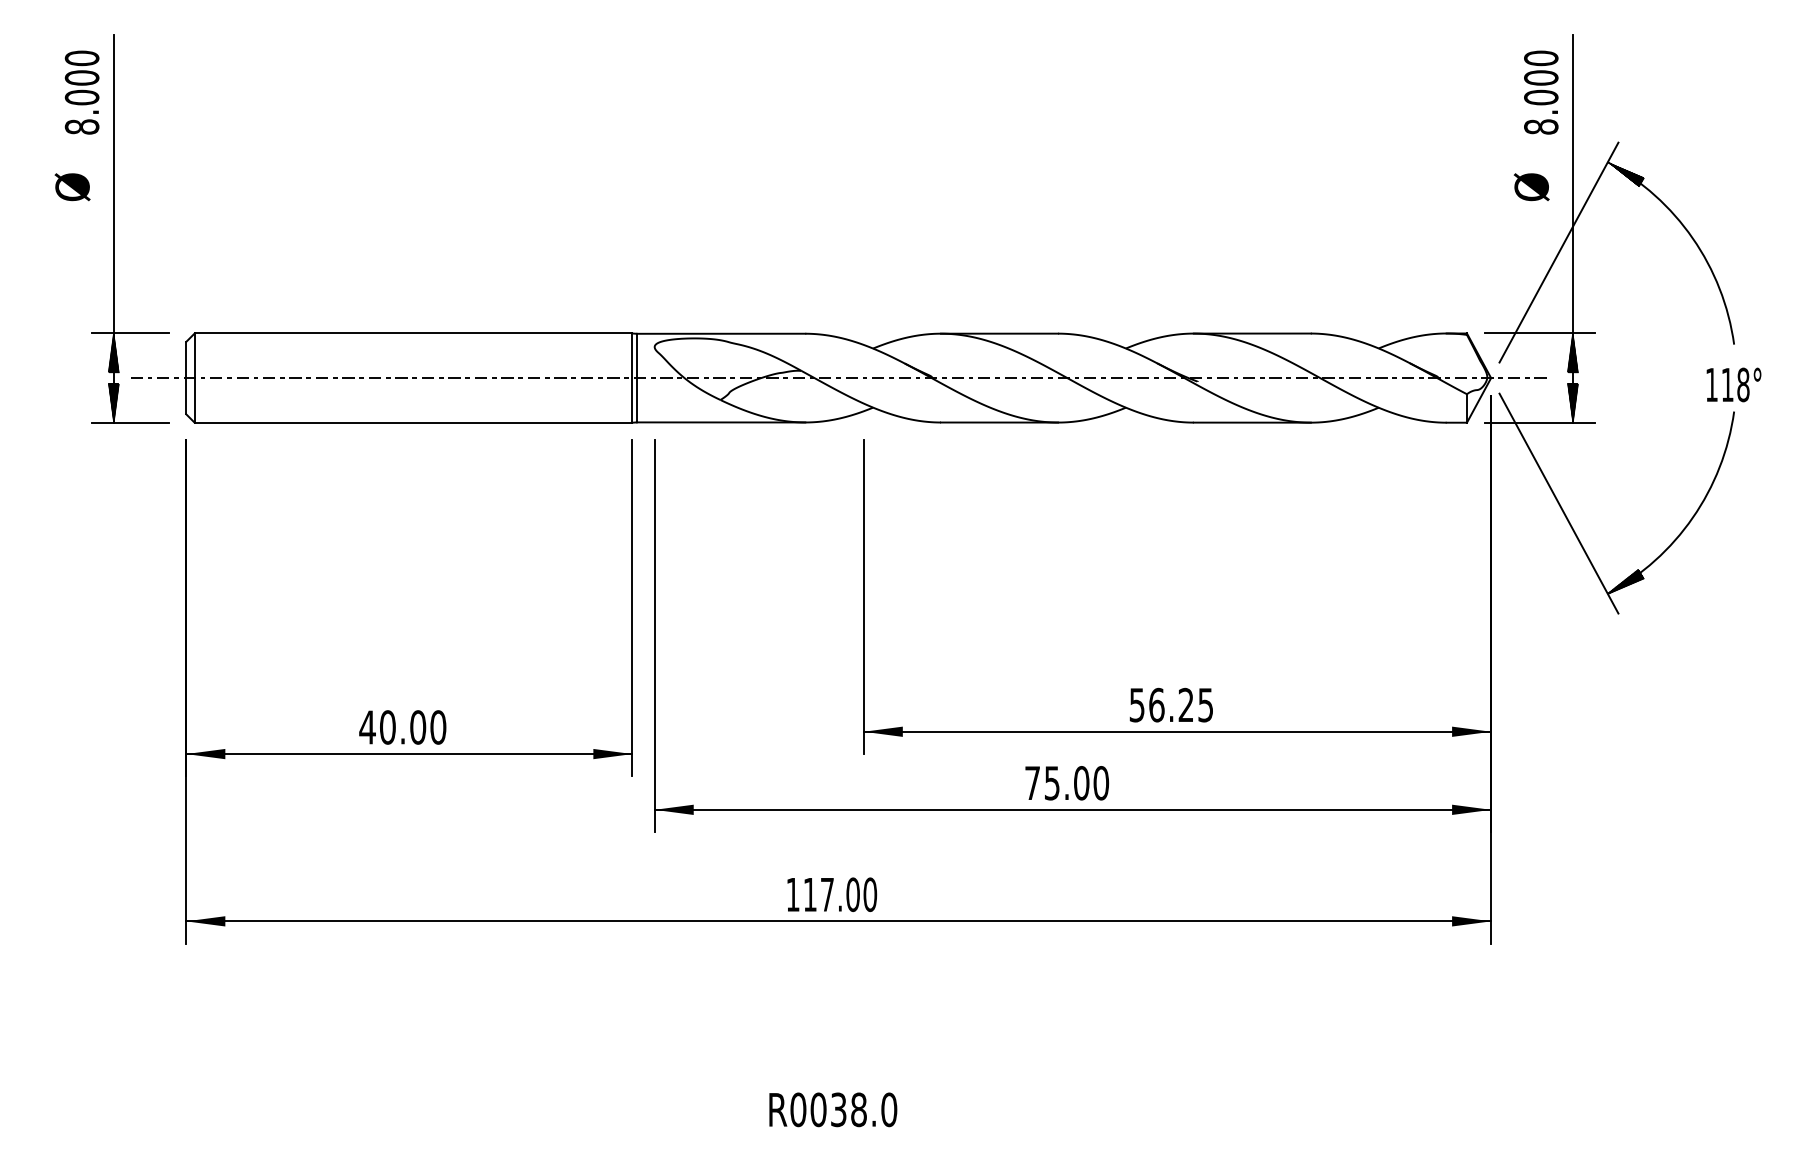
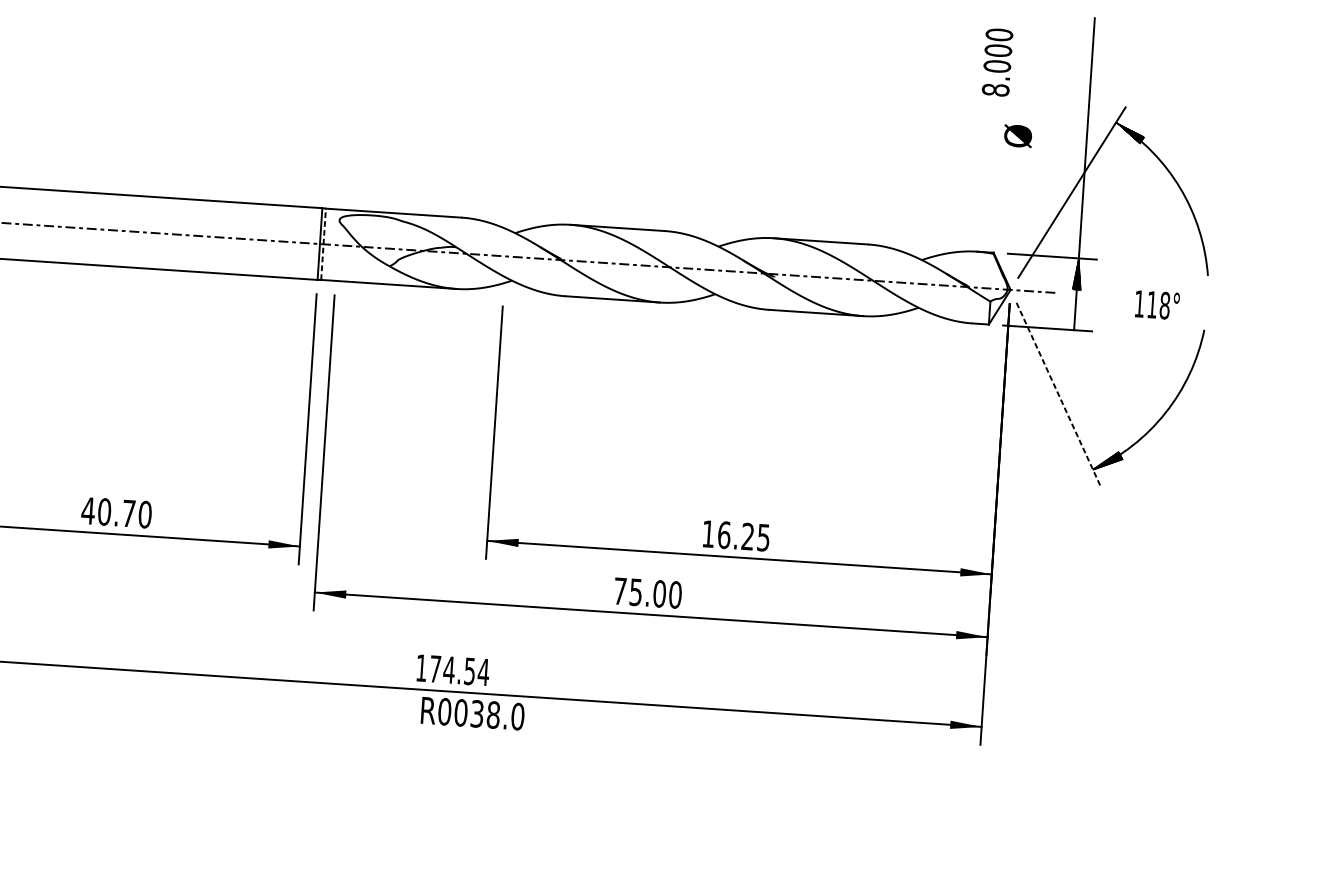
text: (1541, 92) -> (997, 62), moved
text: (1531, 187) -> (1017, 136), moved
line: (636, 377) -> (323, 243), solid -> dashed
text: (1733, 384) -> (1157, 304), moved
hatch: (1572, 402) -> (1074, 313), removed
line: (1558, 503) -> (1058, 394), solid -> dashed
text: (1136, 705) -> (707, 534), 56.25 -> 16.25
text: (418, 727) -> (129, 513), 40.00 -> 40.70
text: (840, 894) -> (459, 670), 117.00 -> 174.54
text: (833, 1109) -> (473, 713), moved

